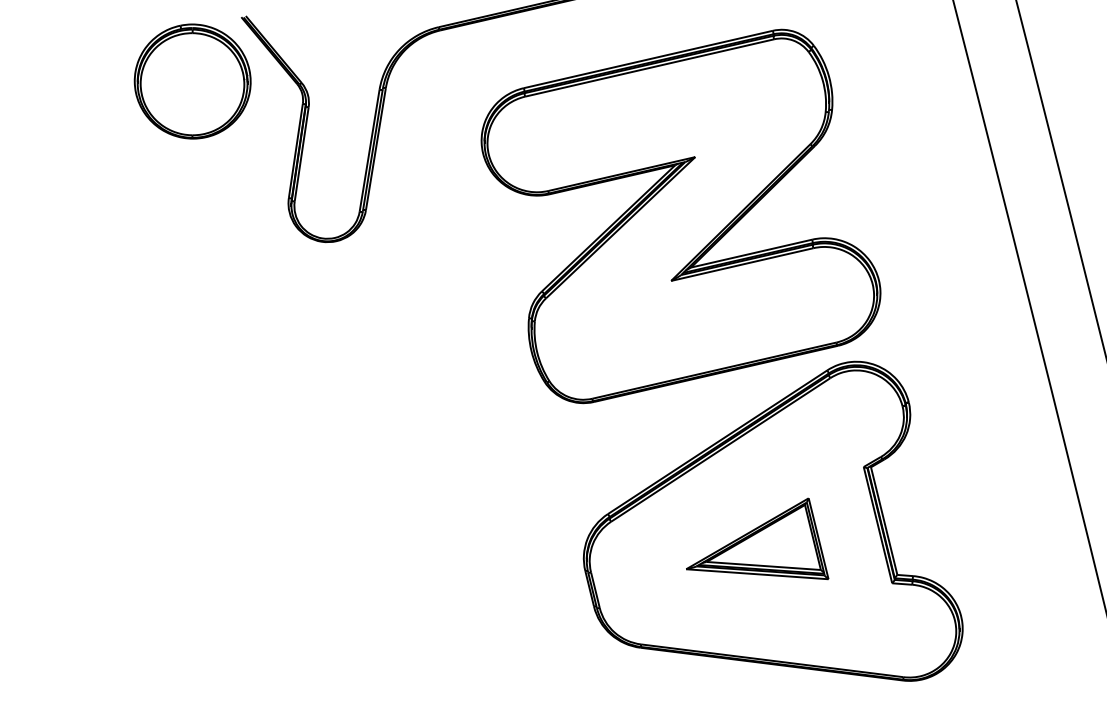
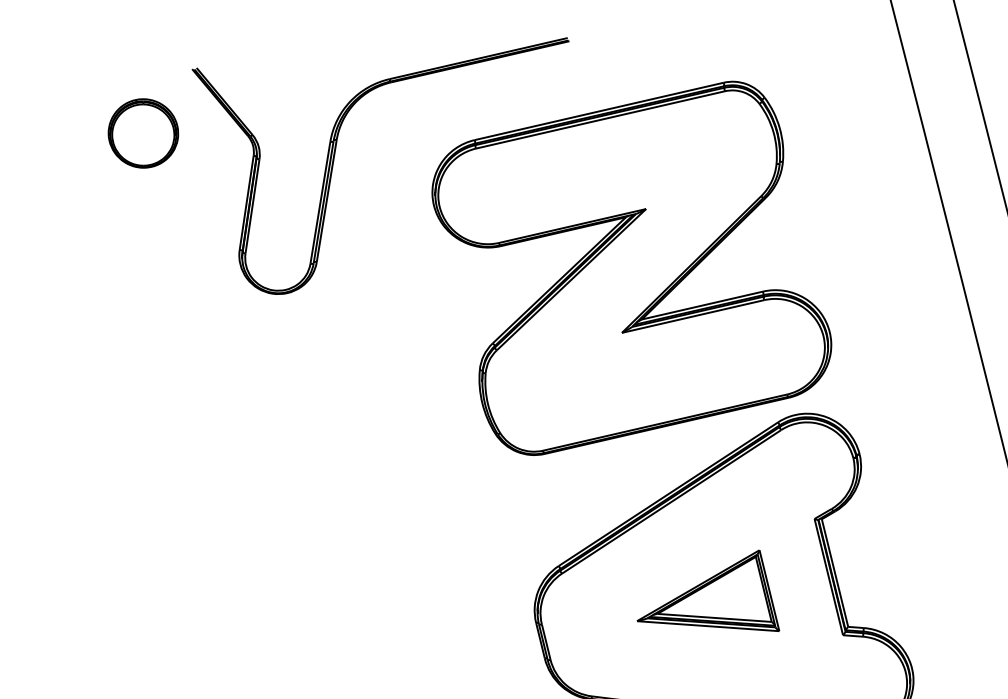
part: (192, 81) -> (143, 133), size x0.6

